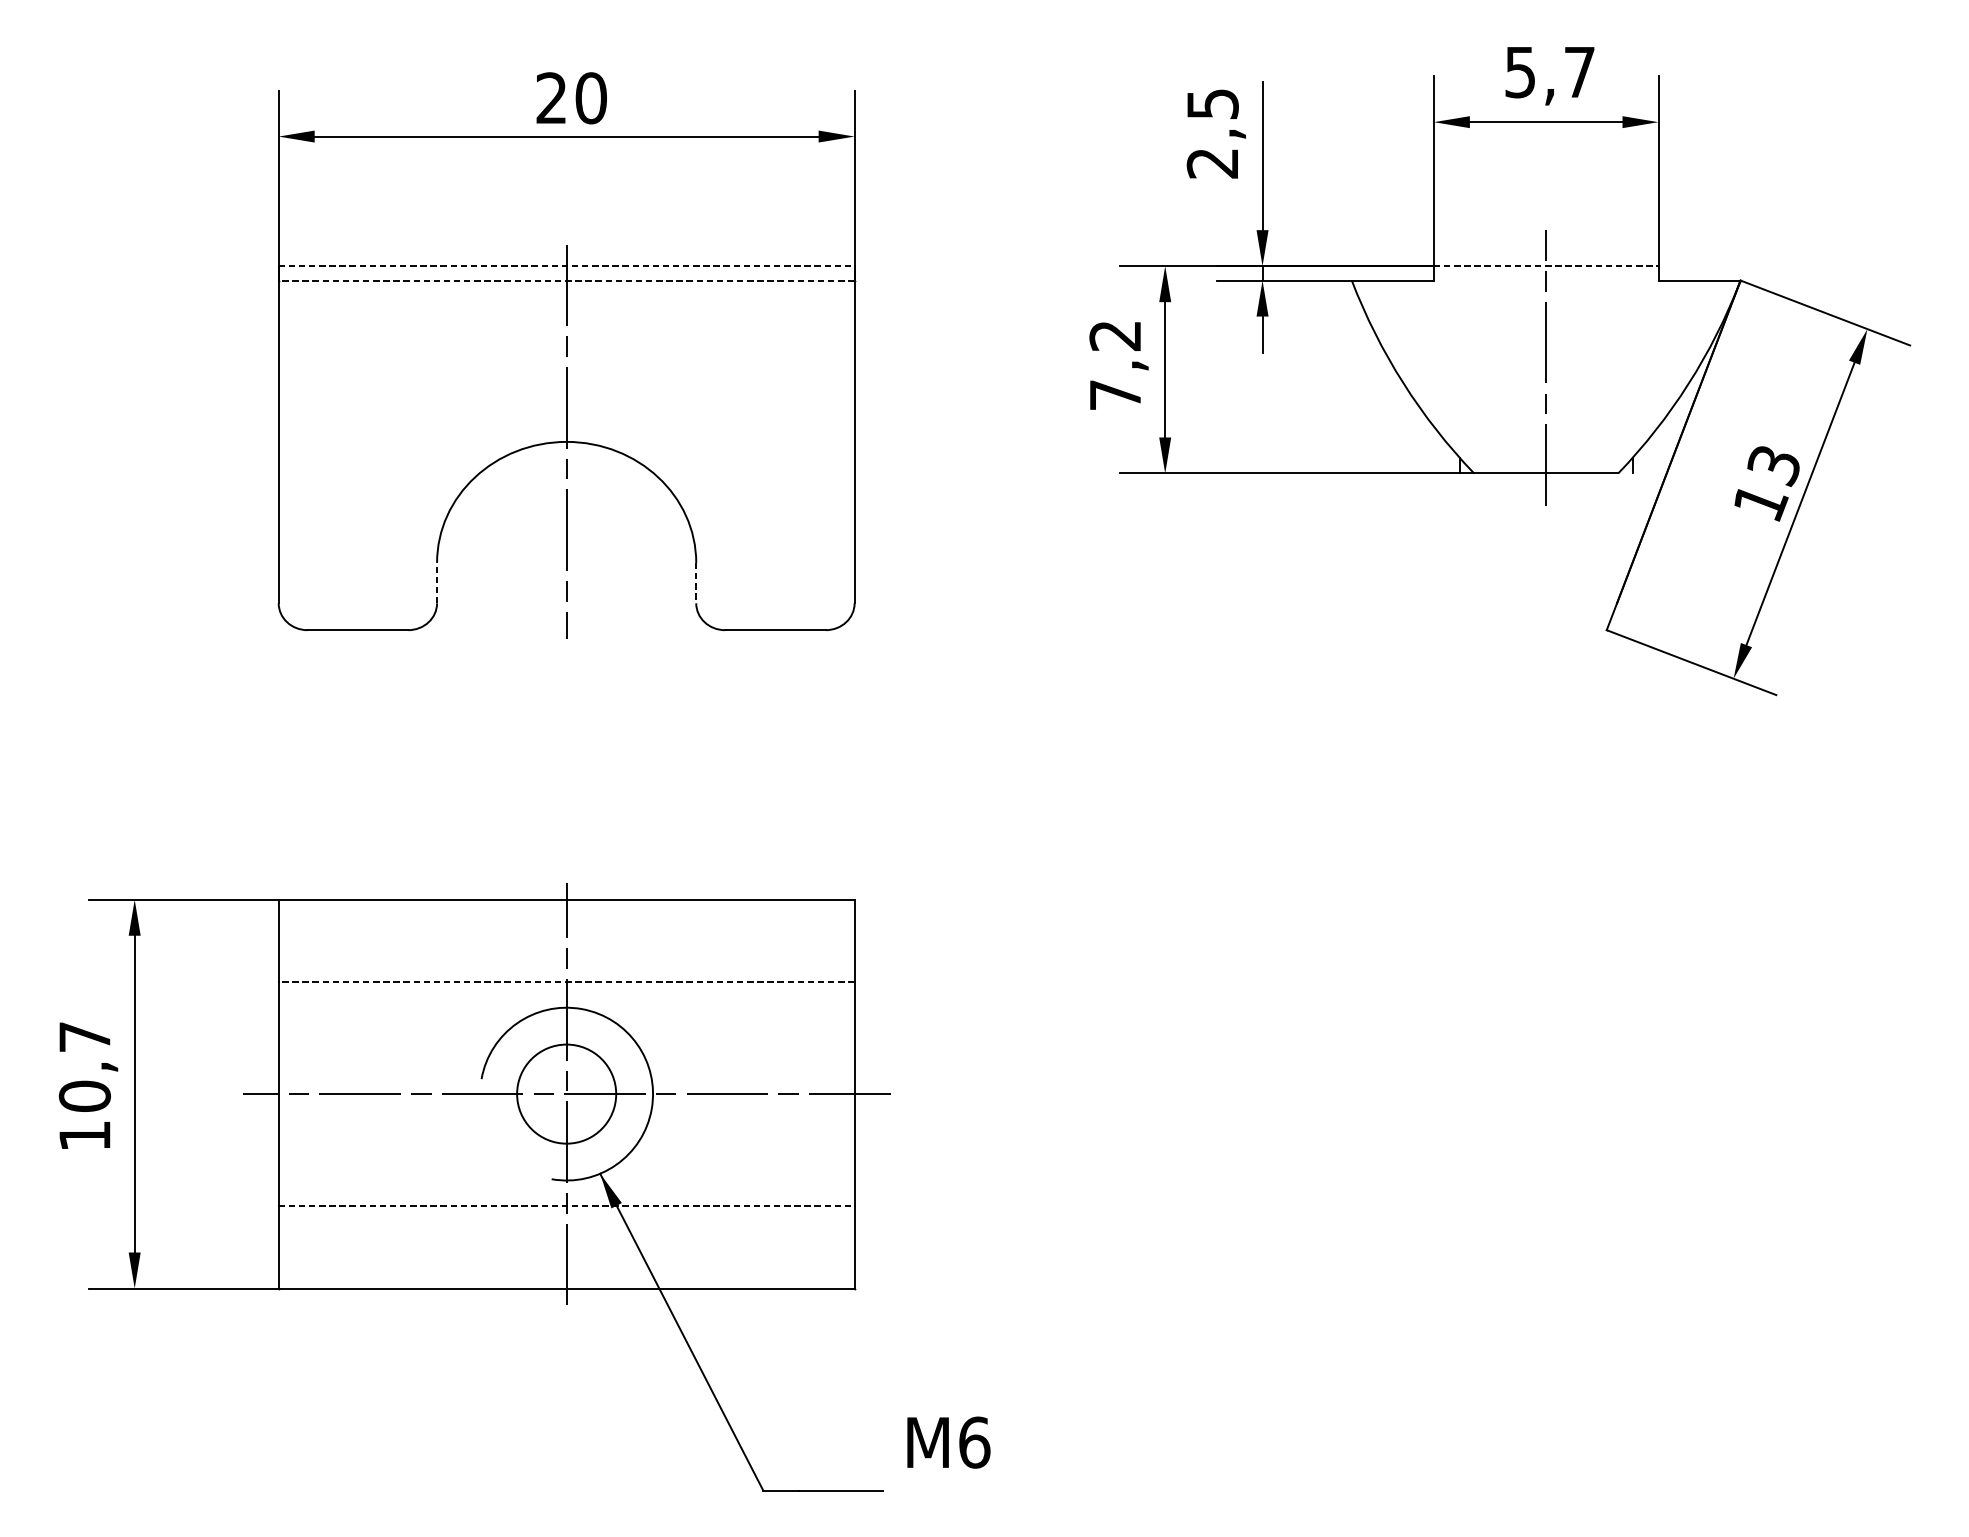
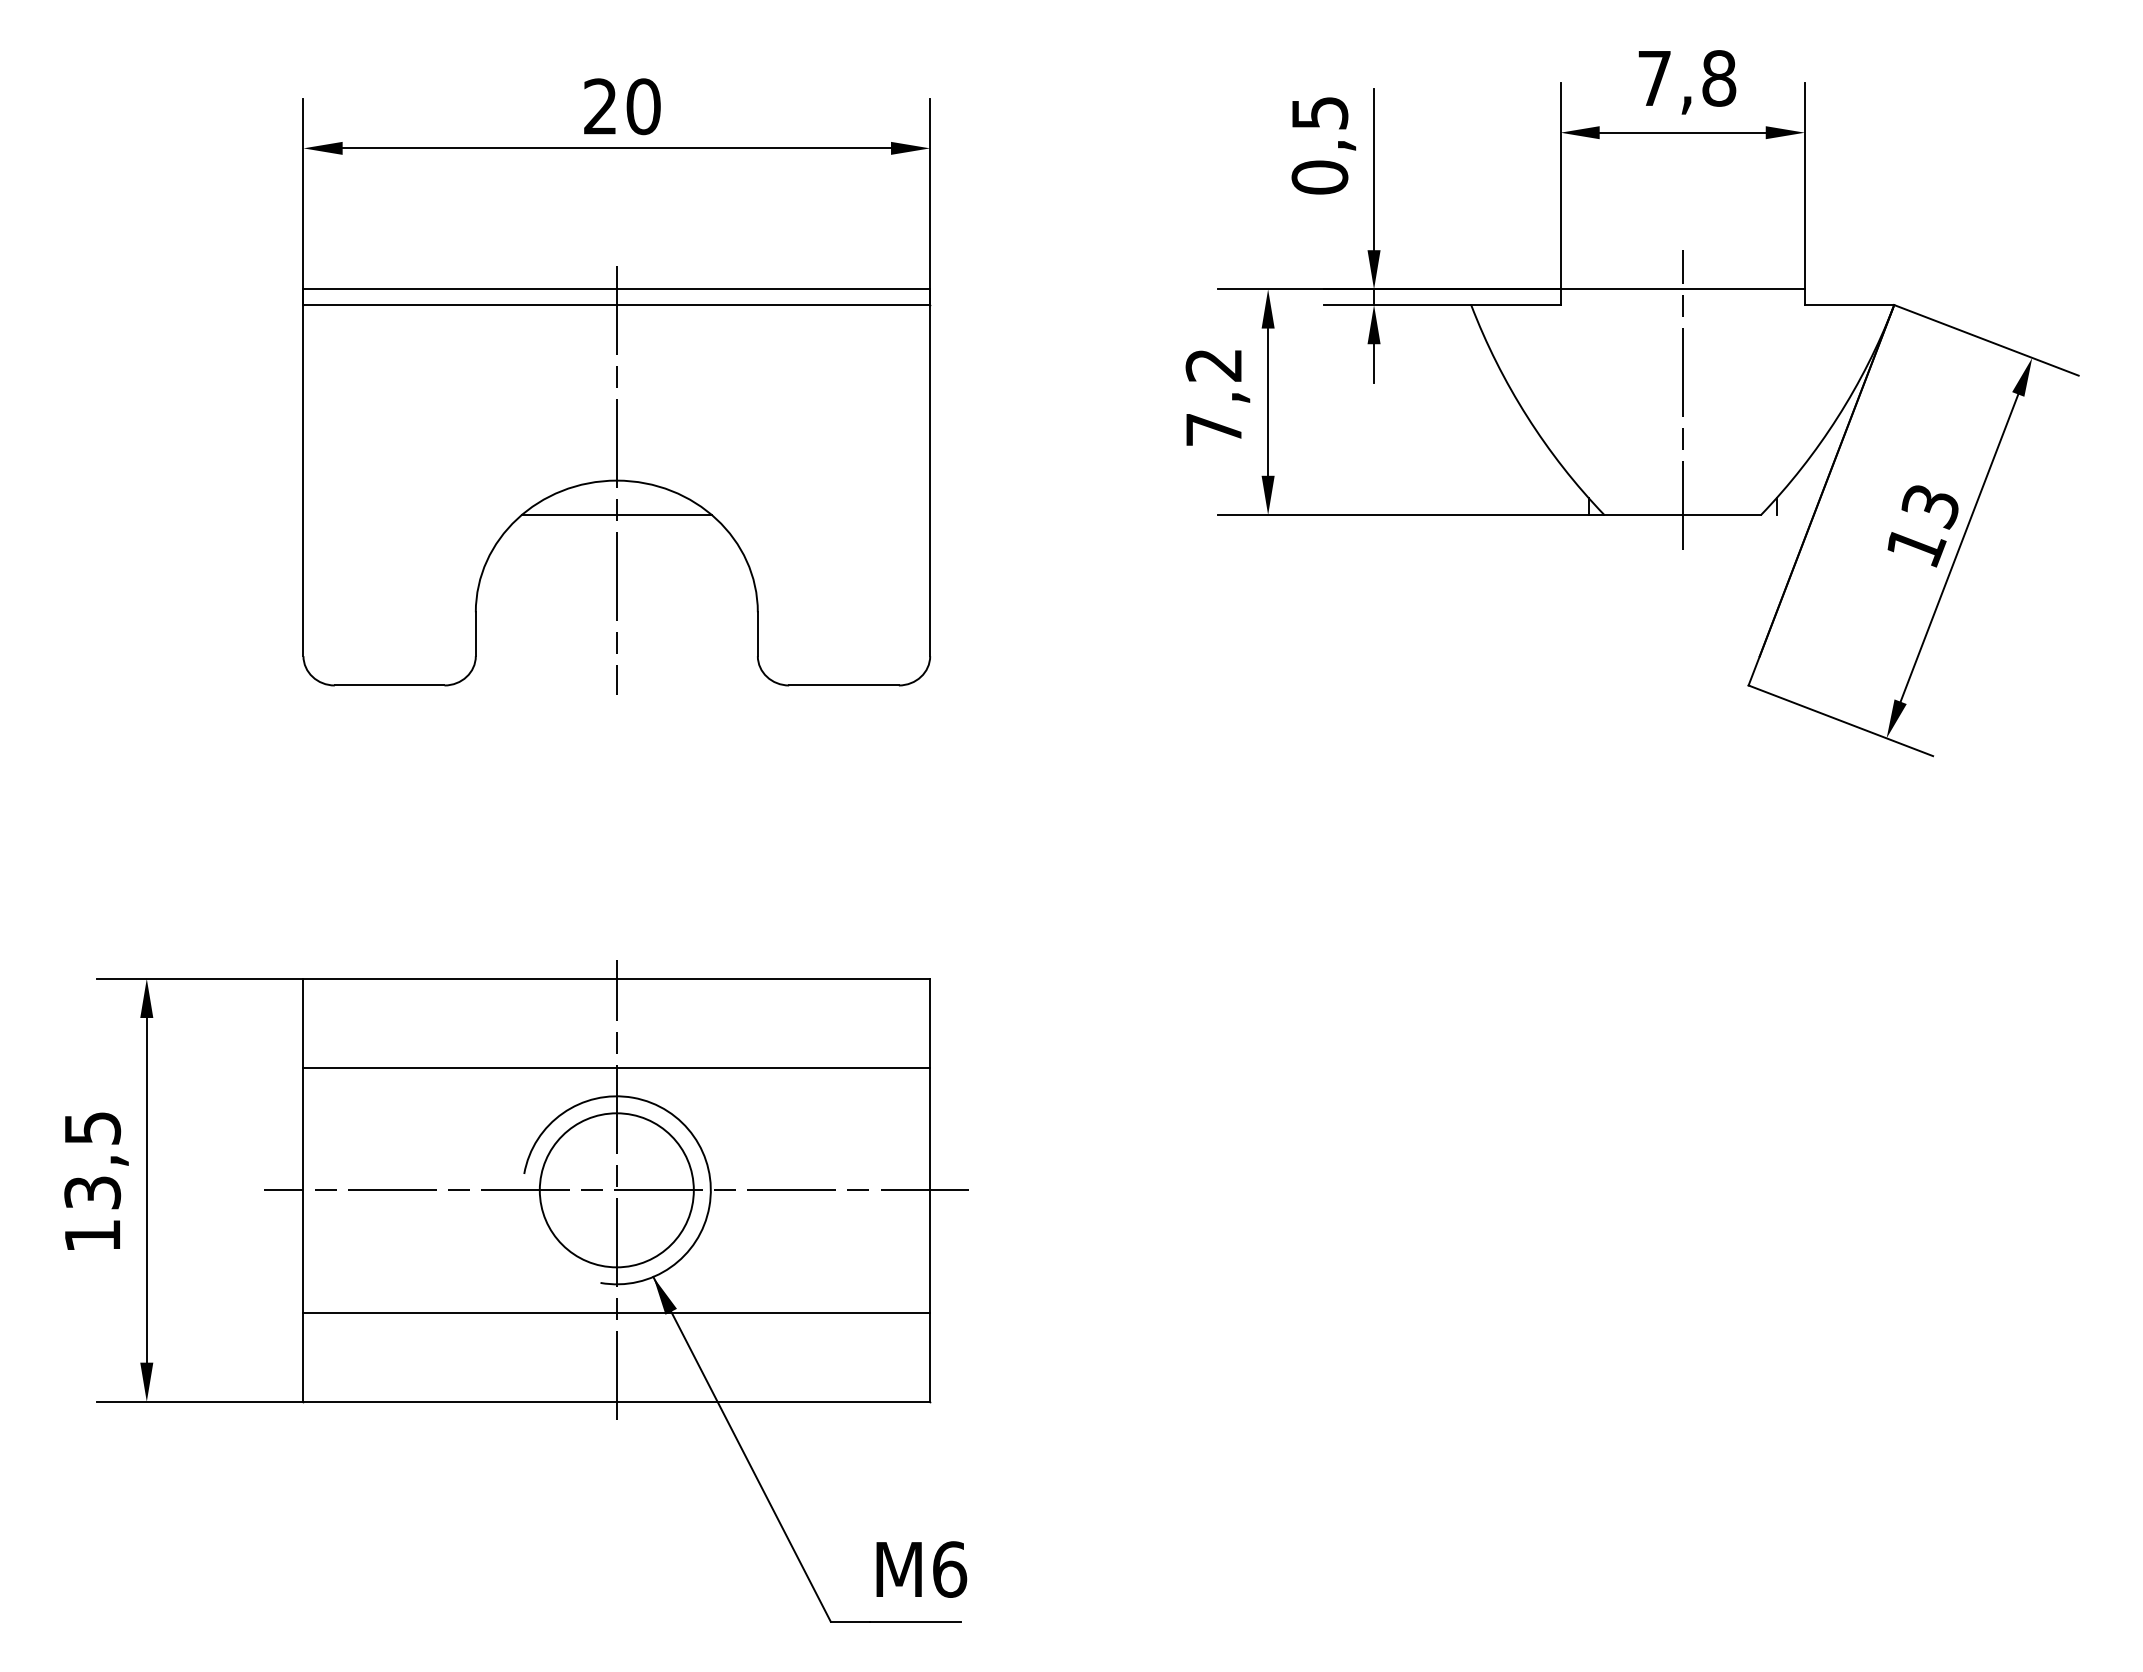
text: (1550, 72) -> (1687, 78), 5,7 -> 7,8
text: (1212, 163) -> (1319, 177), 2,5 -> 0,5
line: (567, 266) -> (617, 289), dashed -> solid
line: (1546, 266) -> (1683, 289), dashed -> solid
line: (566, 280) -> (616, 305), dashed -> solid
line: (566, 473) -> (616, 515), added
line: (436, 583) -> (475, 634), dashed -> solid
line: (695, 583) -> (757, 634), dashed -> solid
line: (566, 982) -> (616, 1068), dashed -> solid
text: (84, 1066) -> (92, 1160), 10,7 -> 13,5
circle: (566, 1094) -> (616, 1190), size x1.43
line: (567, 1206) -> (617, 1312), dashed -> solid
text: (948, 1442) -> (921, 1569), moved

